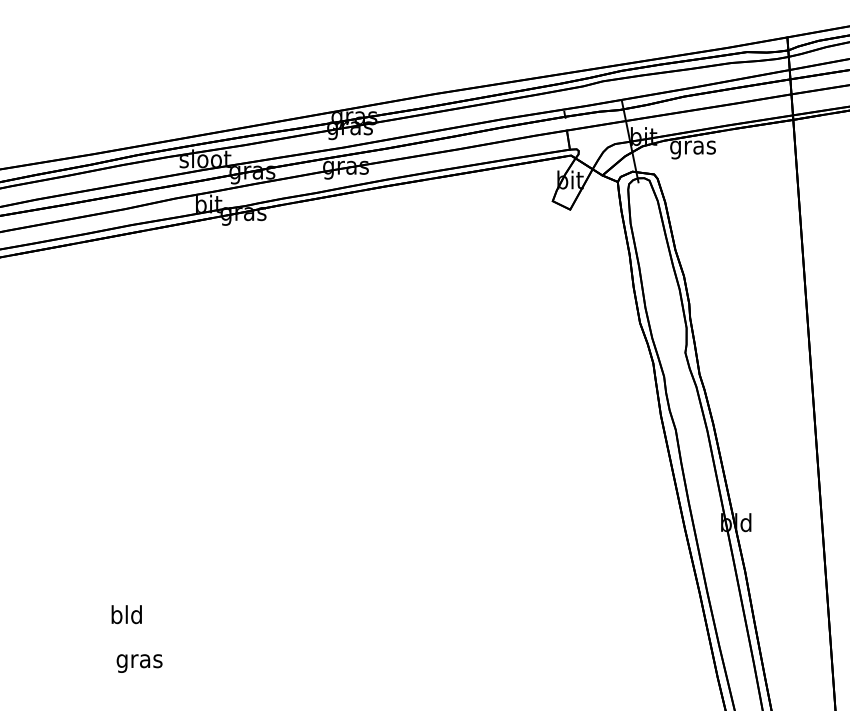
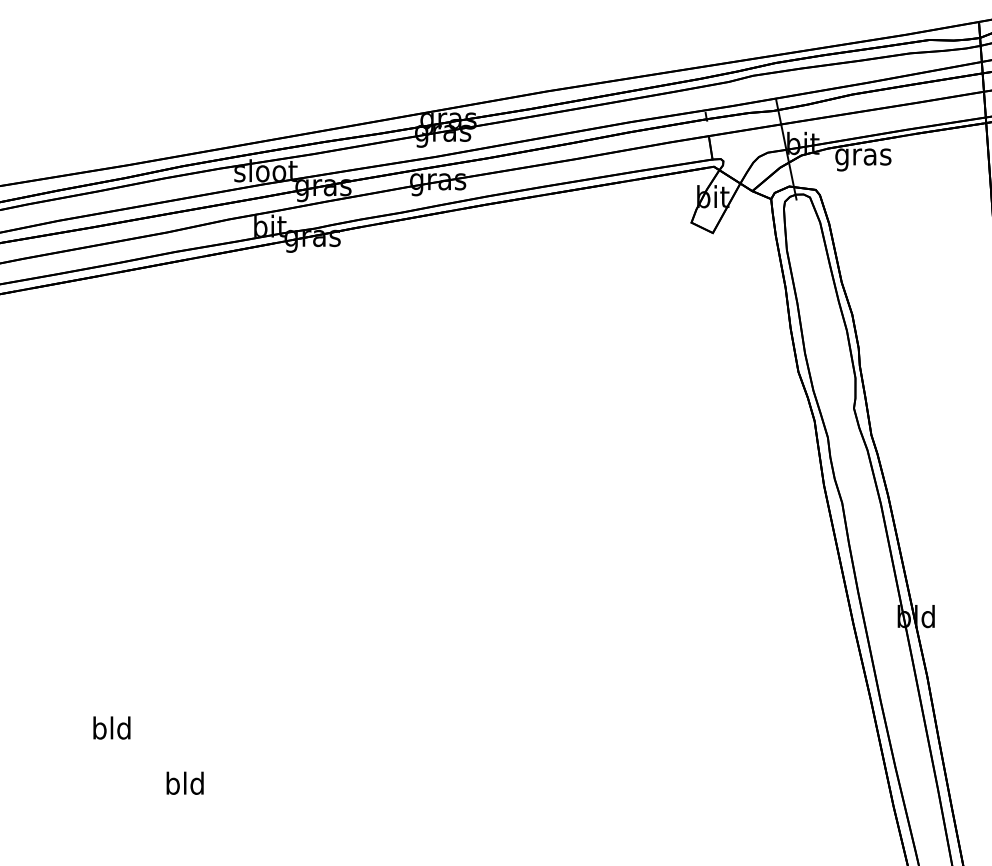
text: (126, 614) -> (111, 727), moved
text: (139, 660) -> (185, 785), gras -> bld

